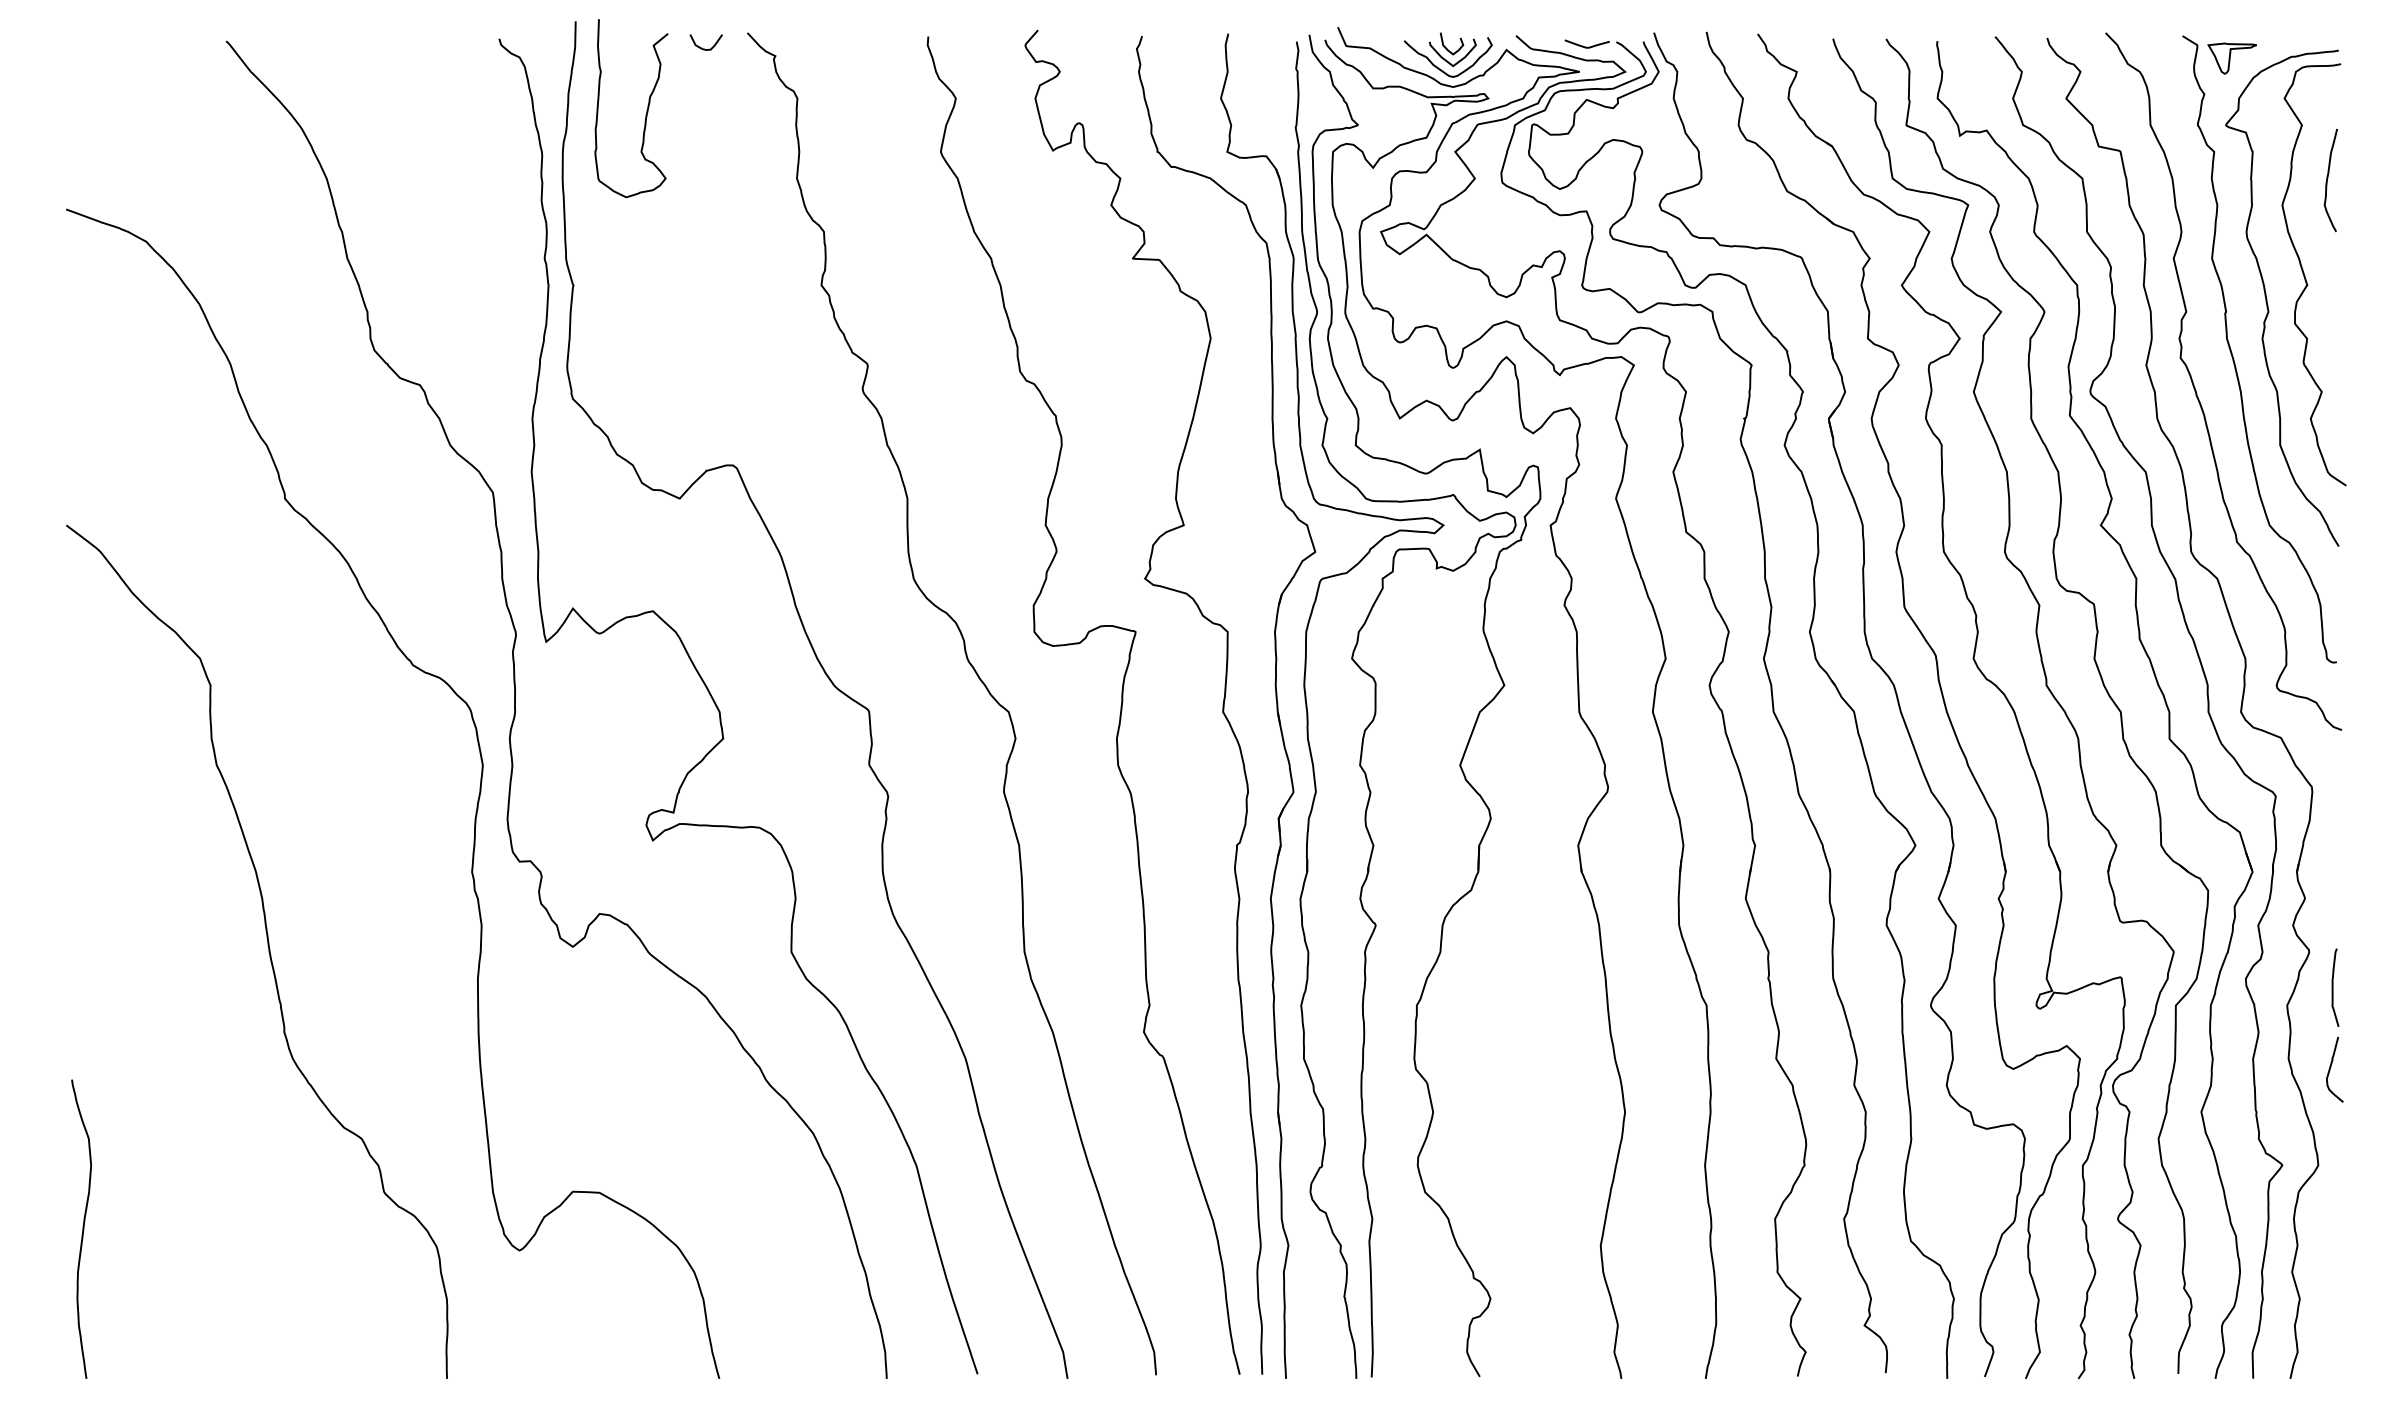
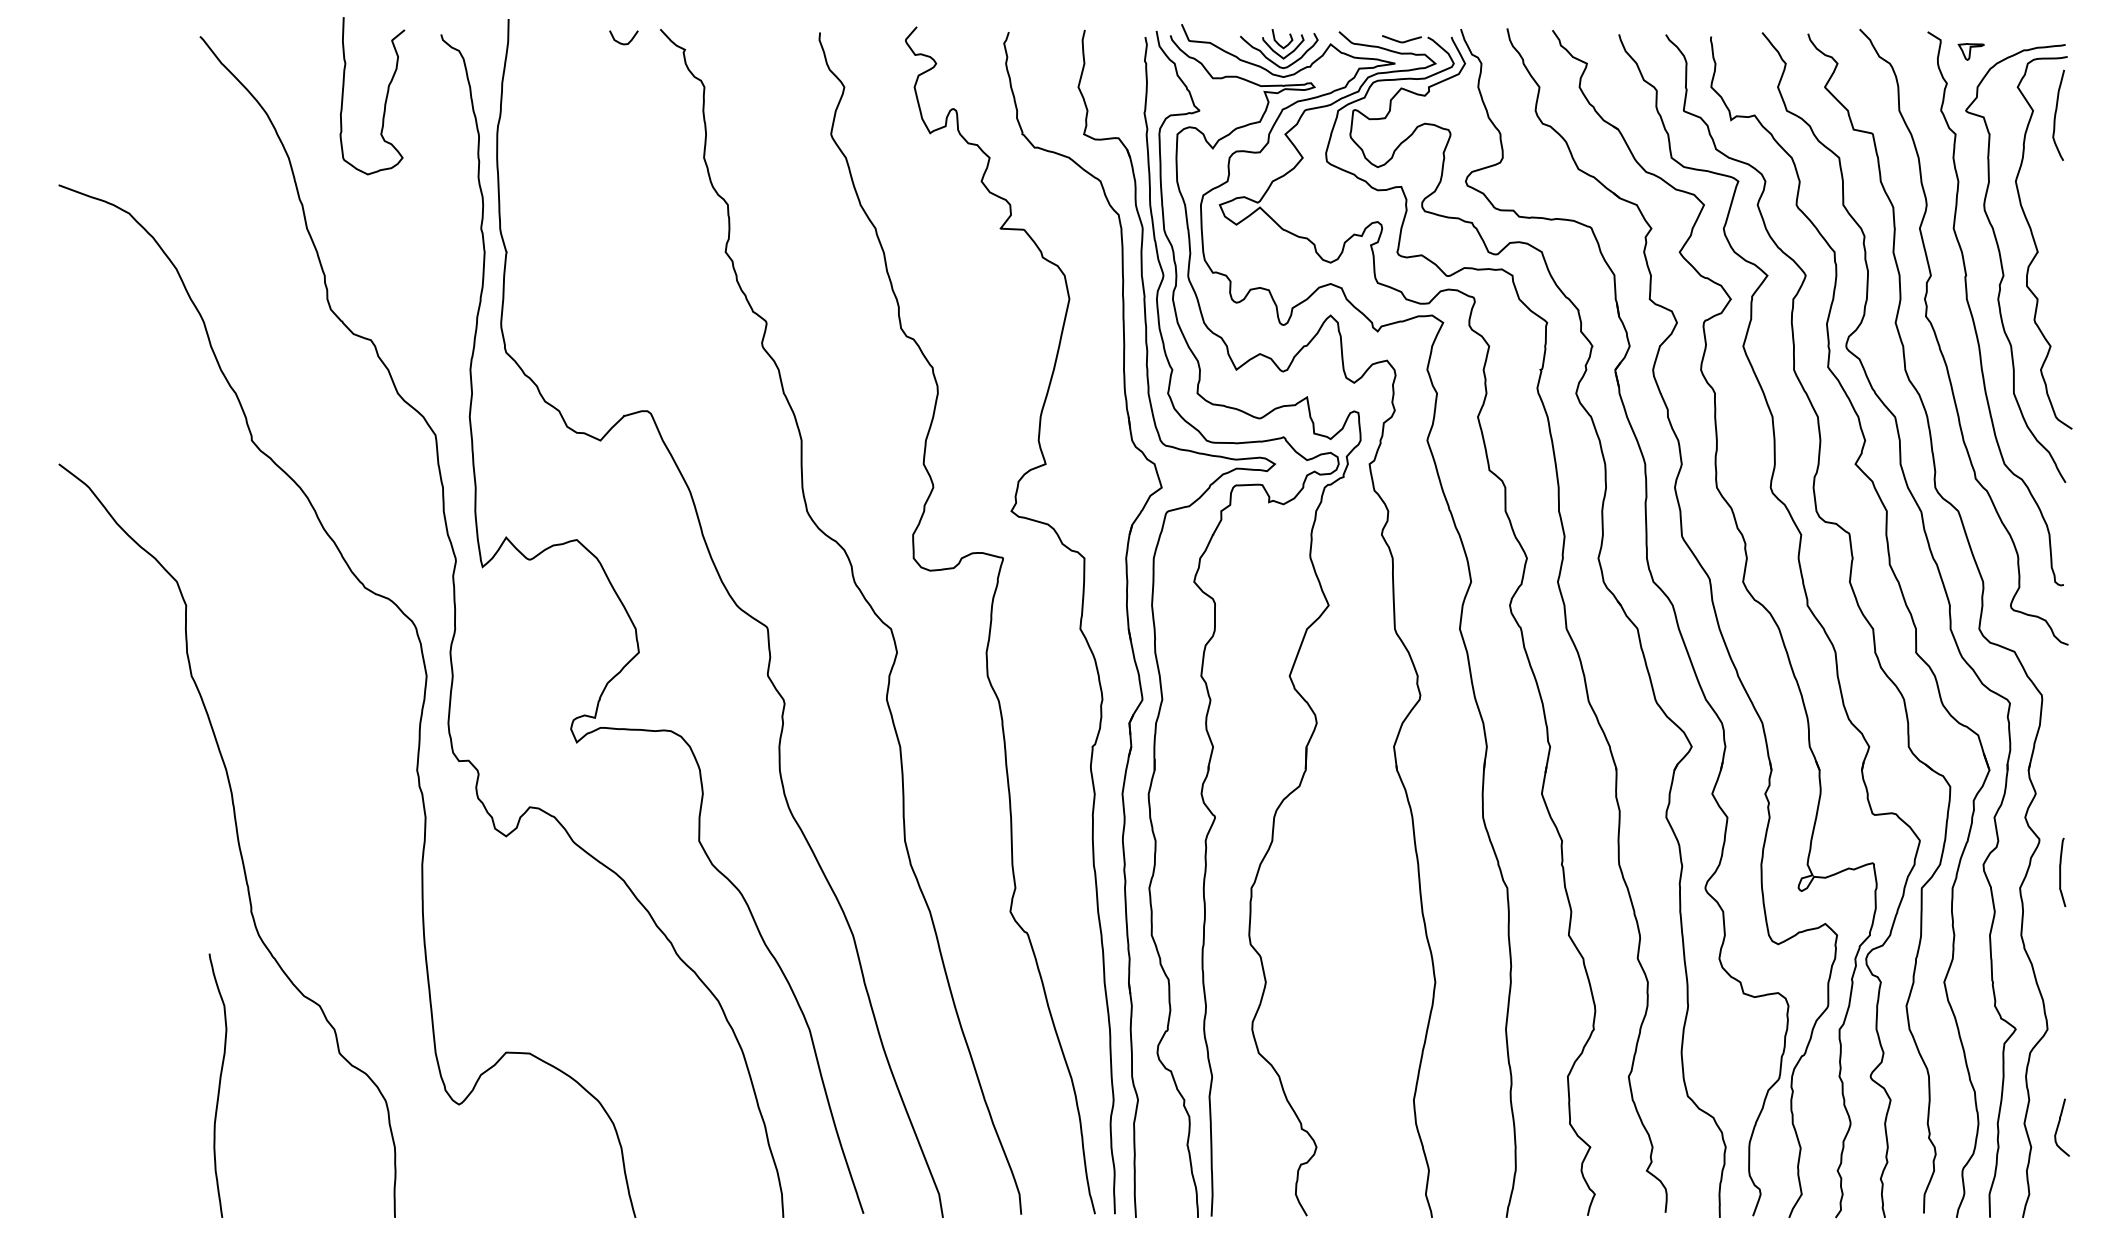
part: (2231, 58) -> (1970, 51), size x0.6
curve: (646, 110) -> (385, 97), moved
curve: (2328, 178) -> (2056, 113), moved
curve: (2331, 1067) -> (2059, 1125), moved
curve: (82, 1228) -> (218, 1085), moved

